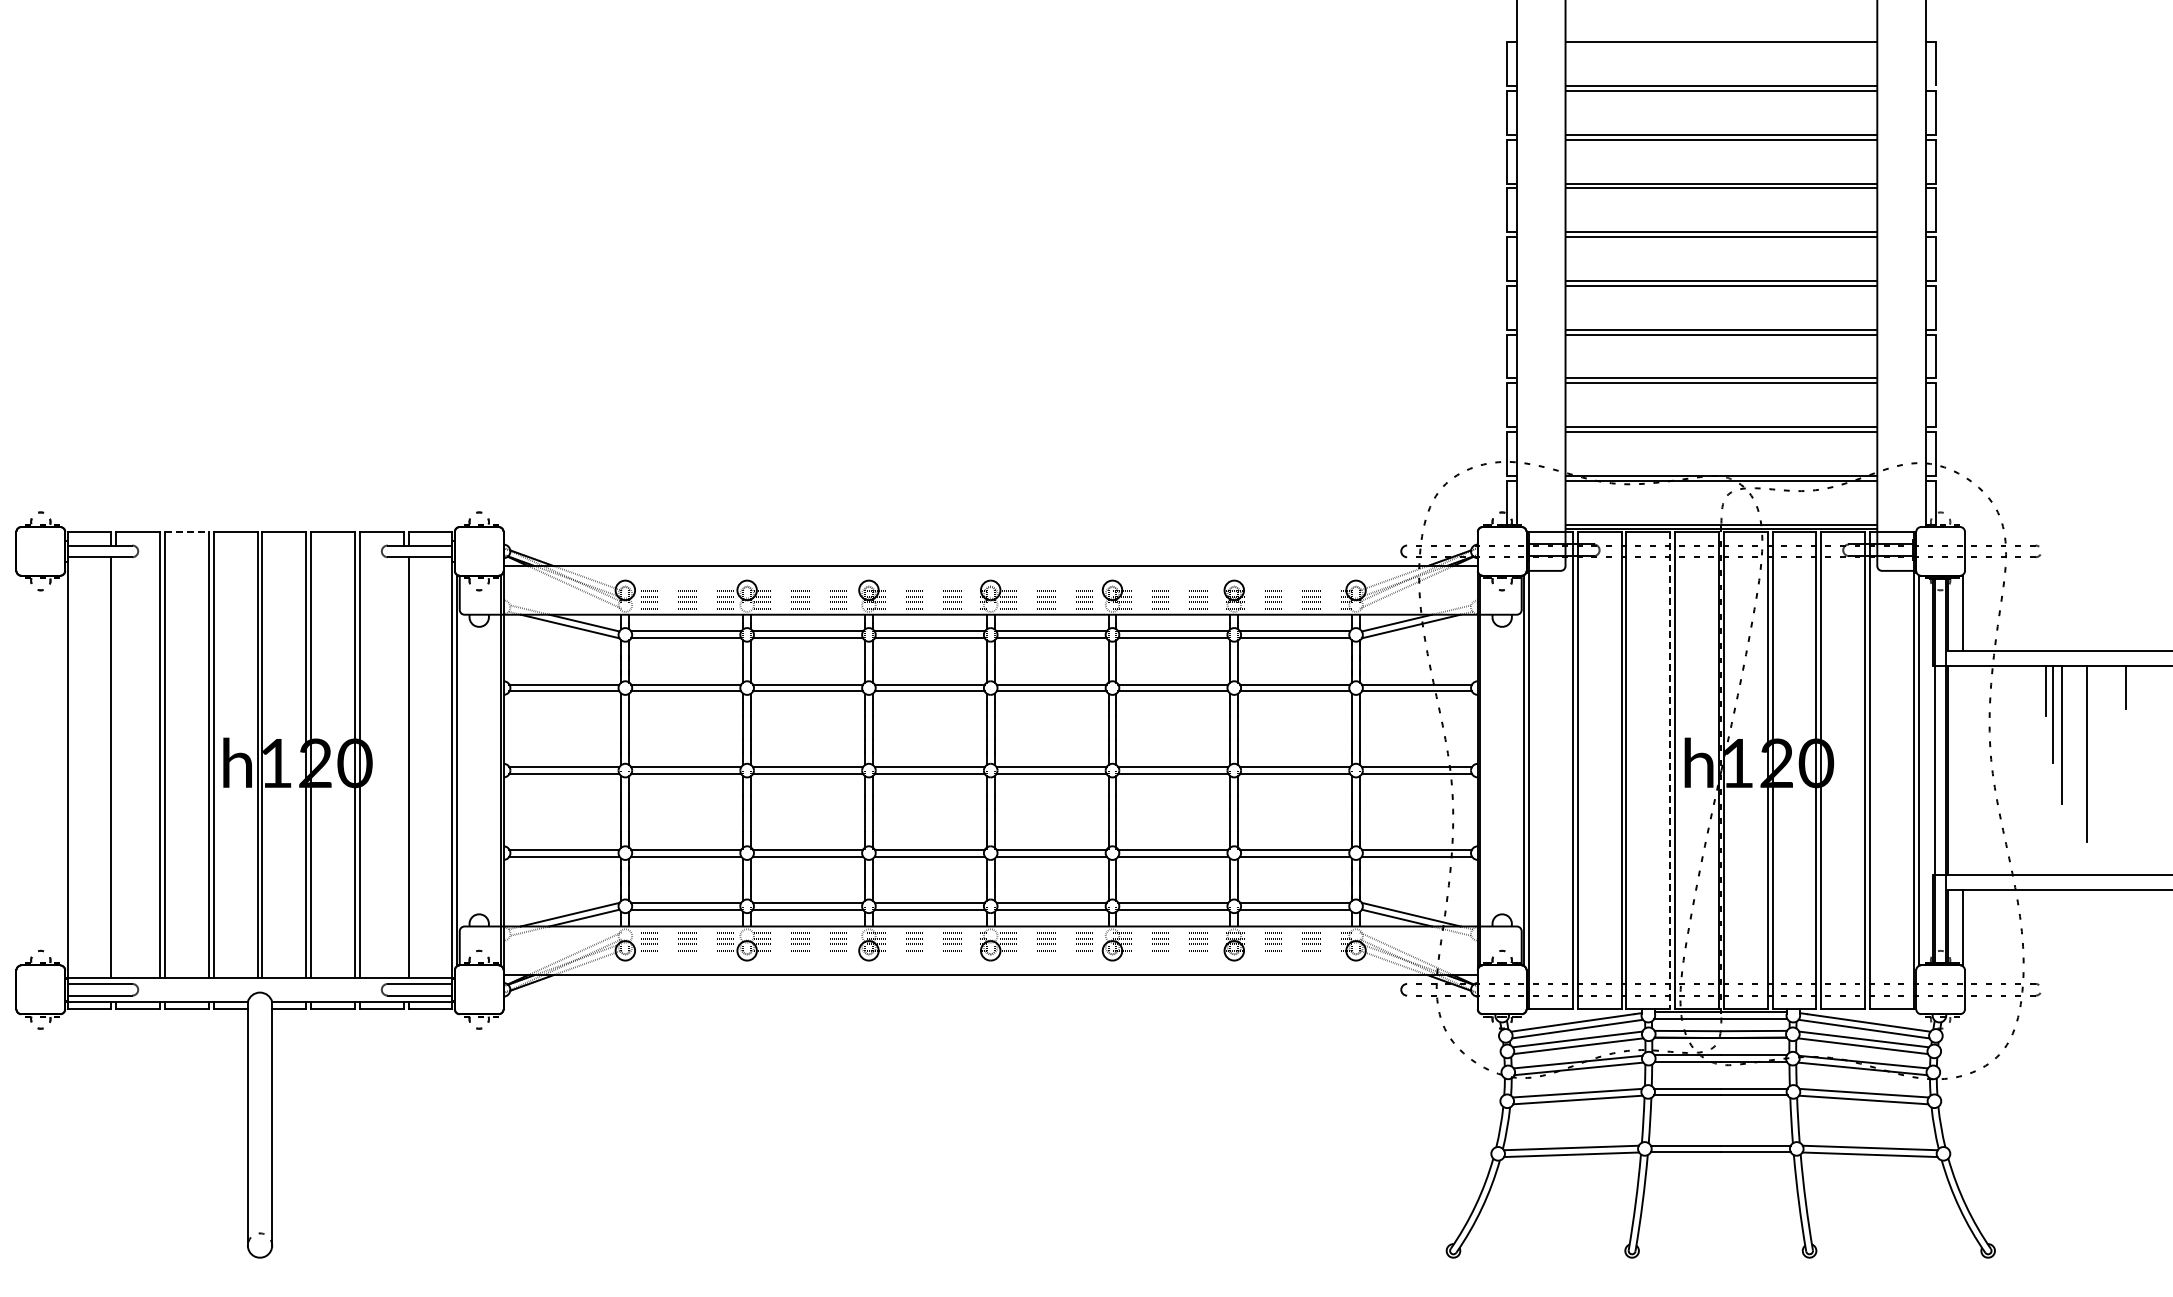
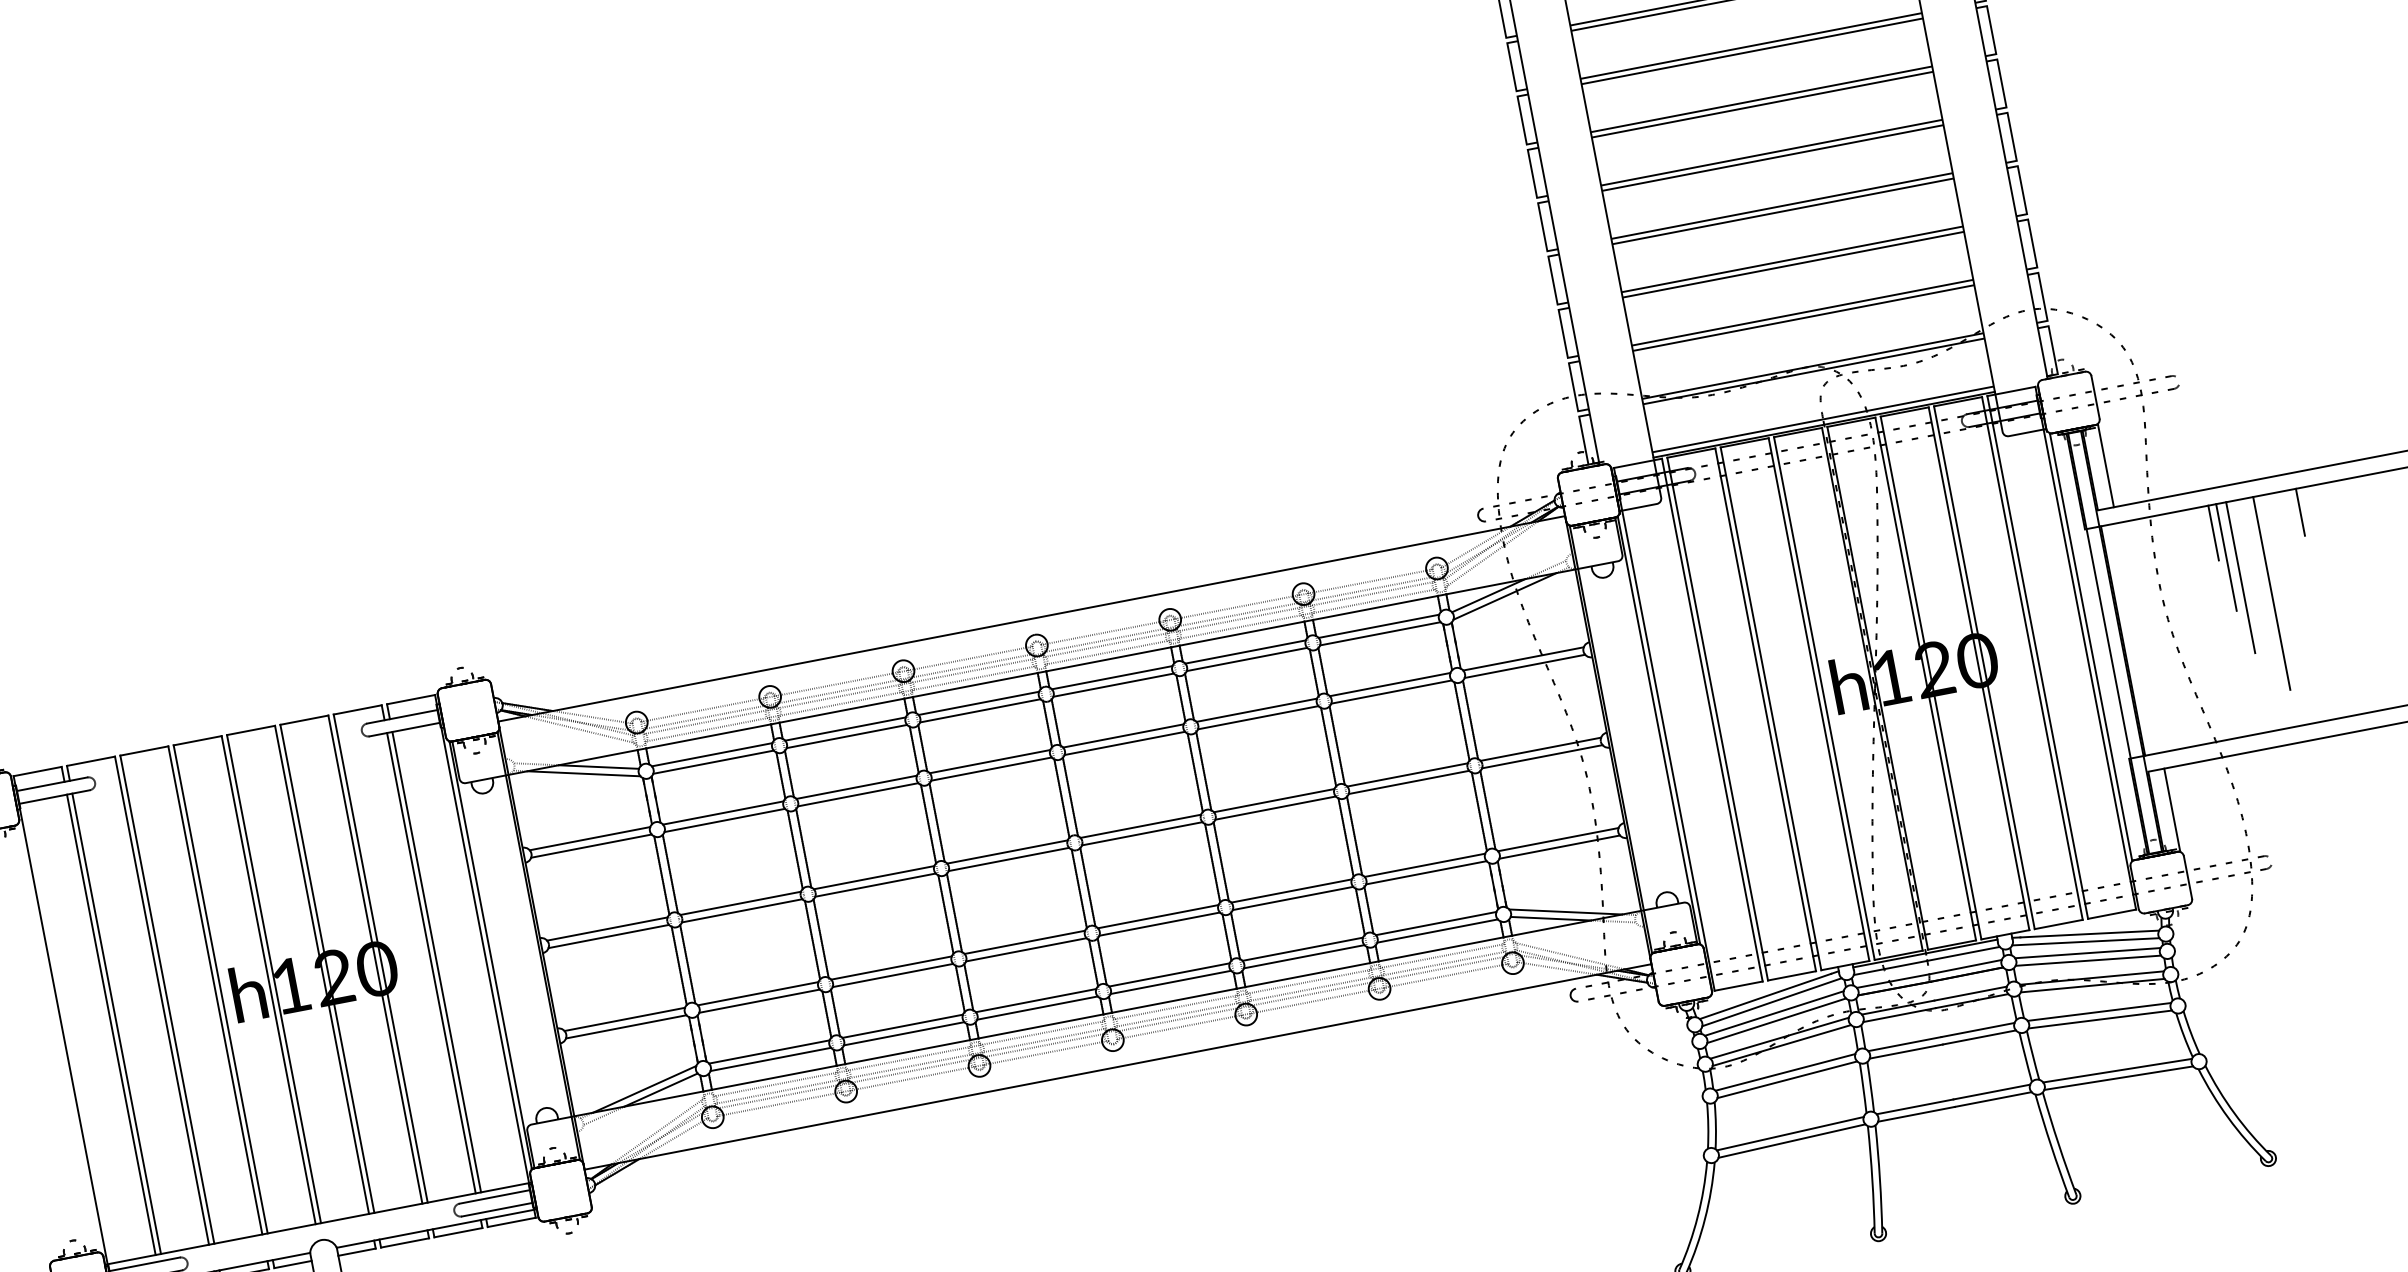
line: (186, 531) -> (143, 750), dashed -> solid
line: (116, 767) -> (116, 1023), added
line: (403, 767) -> (431, 963), added
line: (1670, 770) -> (1819, 699), dashed -> solid

